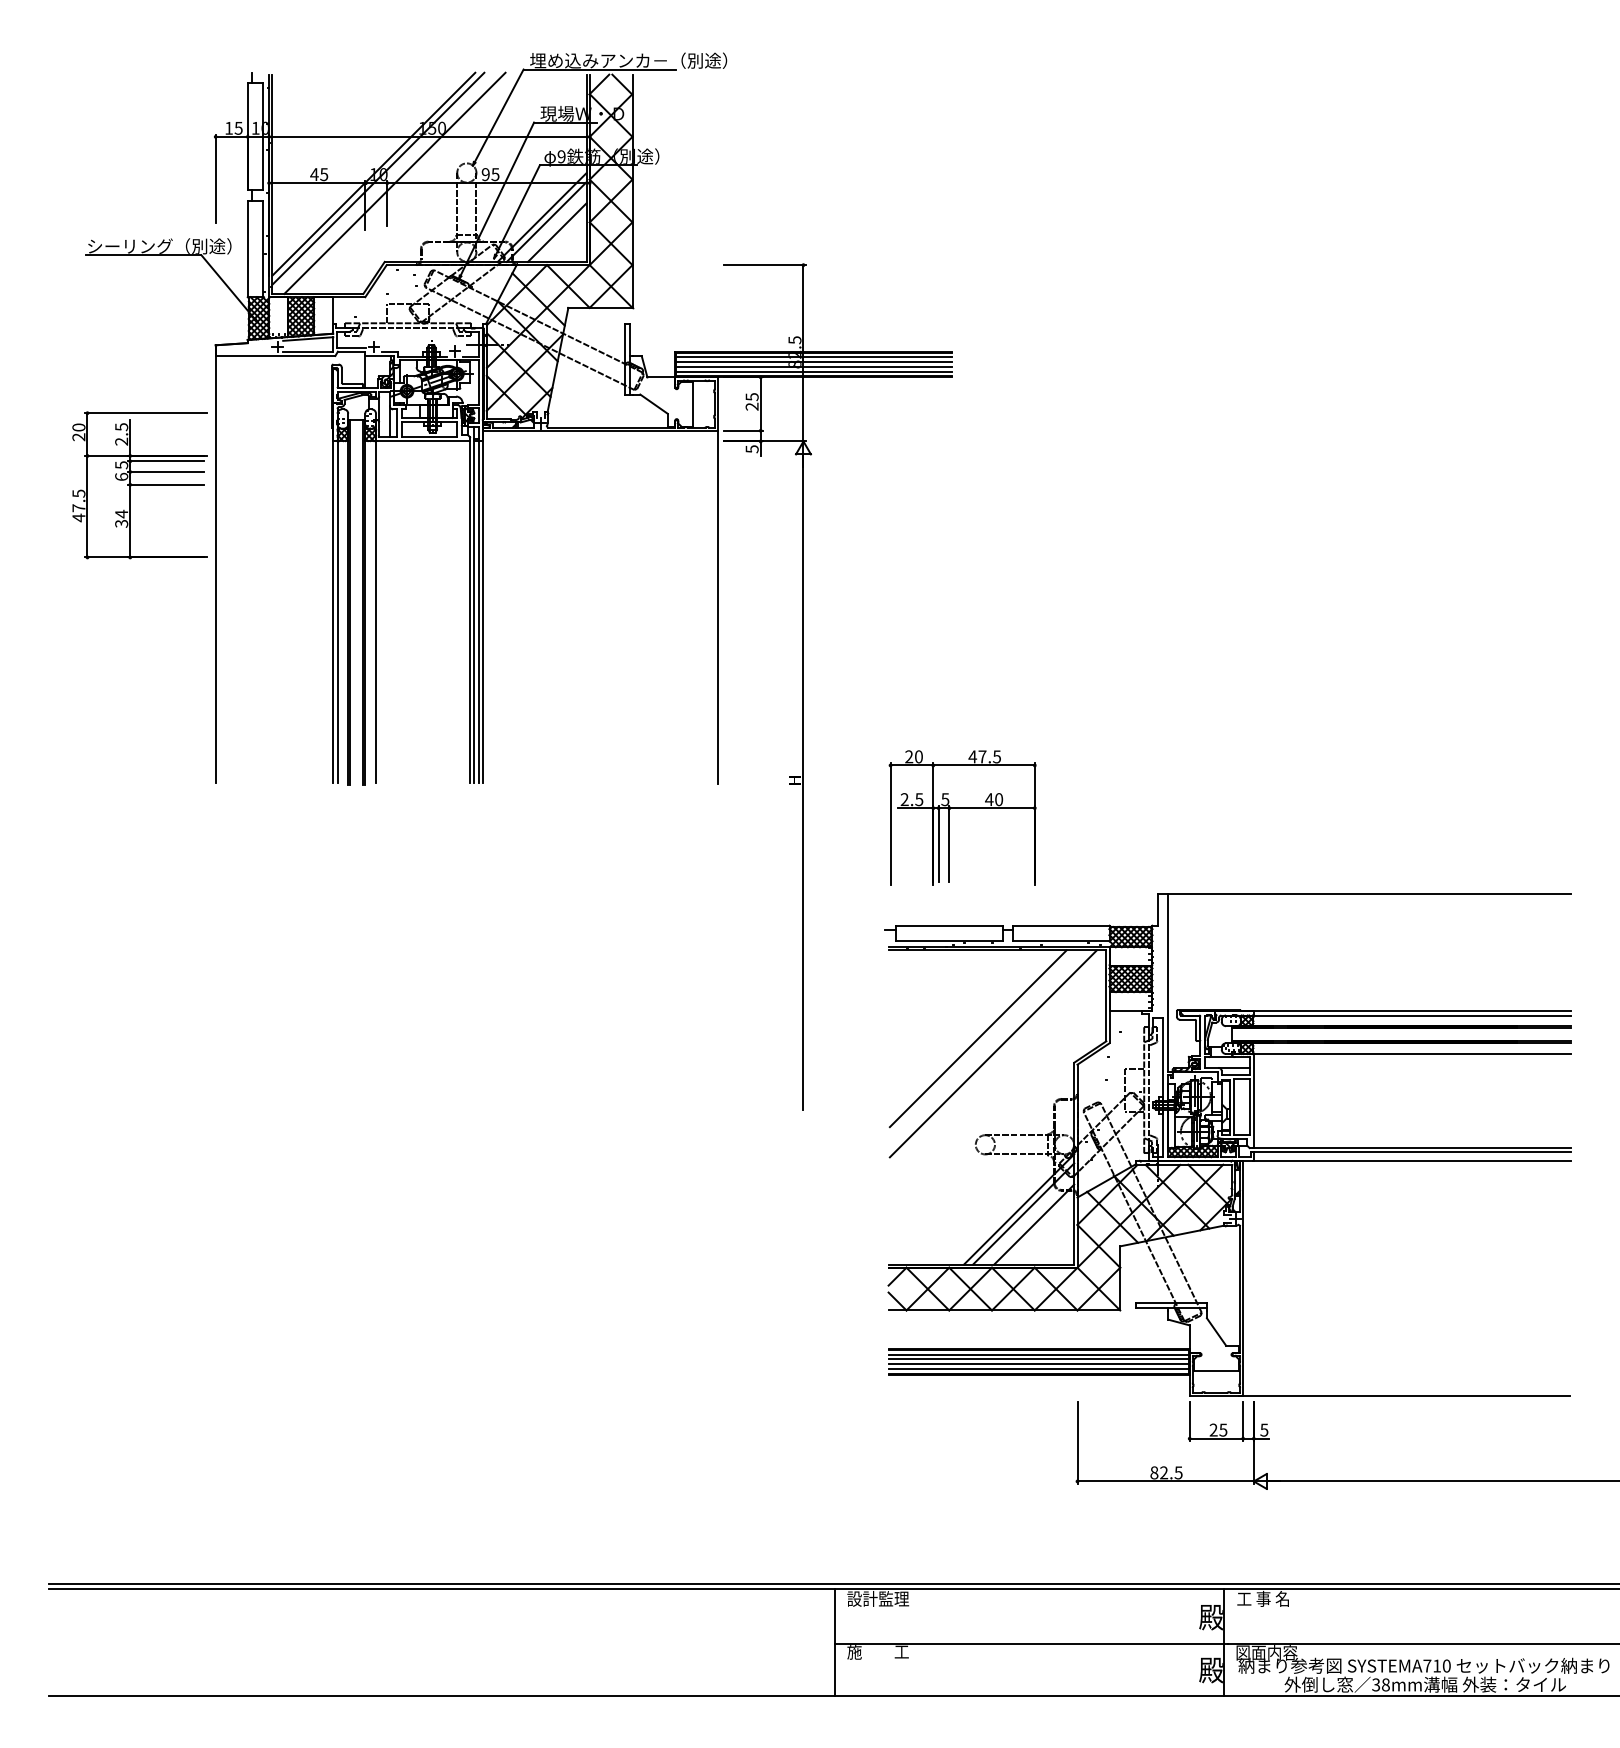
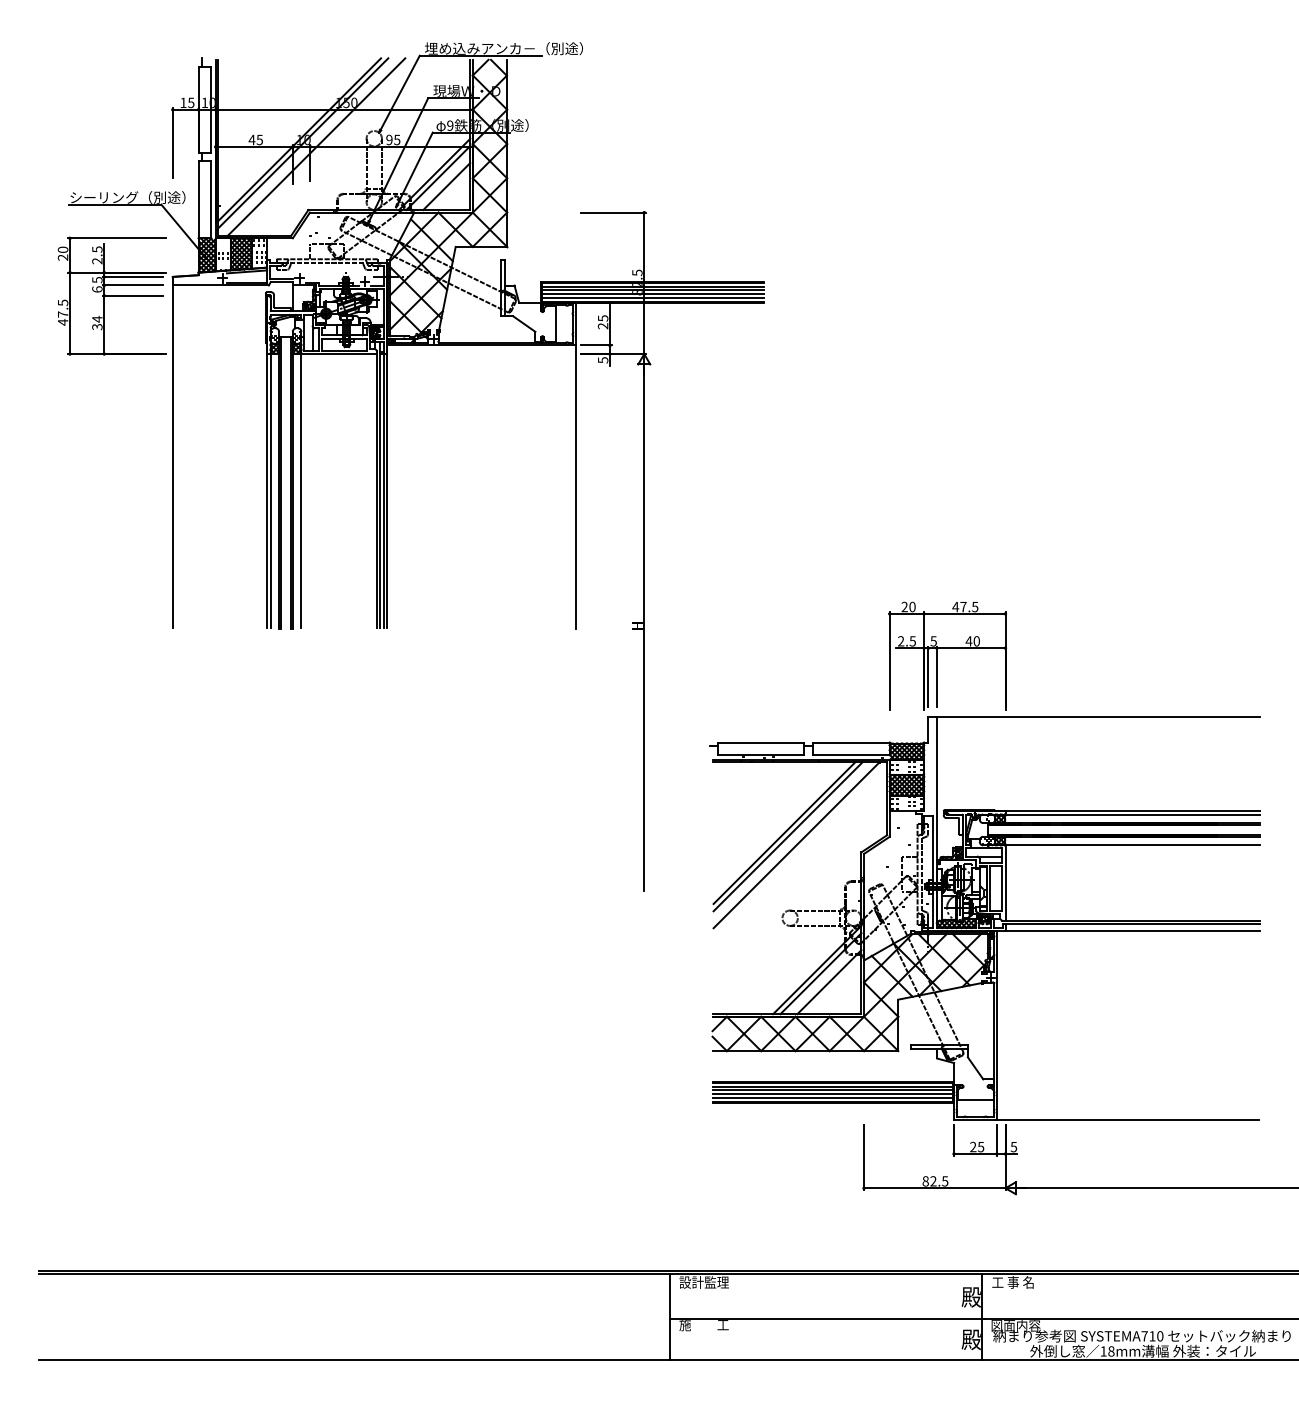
part: (139, 485) -> (111, 296), moved
part: (962, 808) -> (947, 648), moved
line: (982, 1043) -> (787, 836), added
text: (1375, 1684) -> (1103, 1351), 38mm -> 18mm

